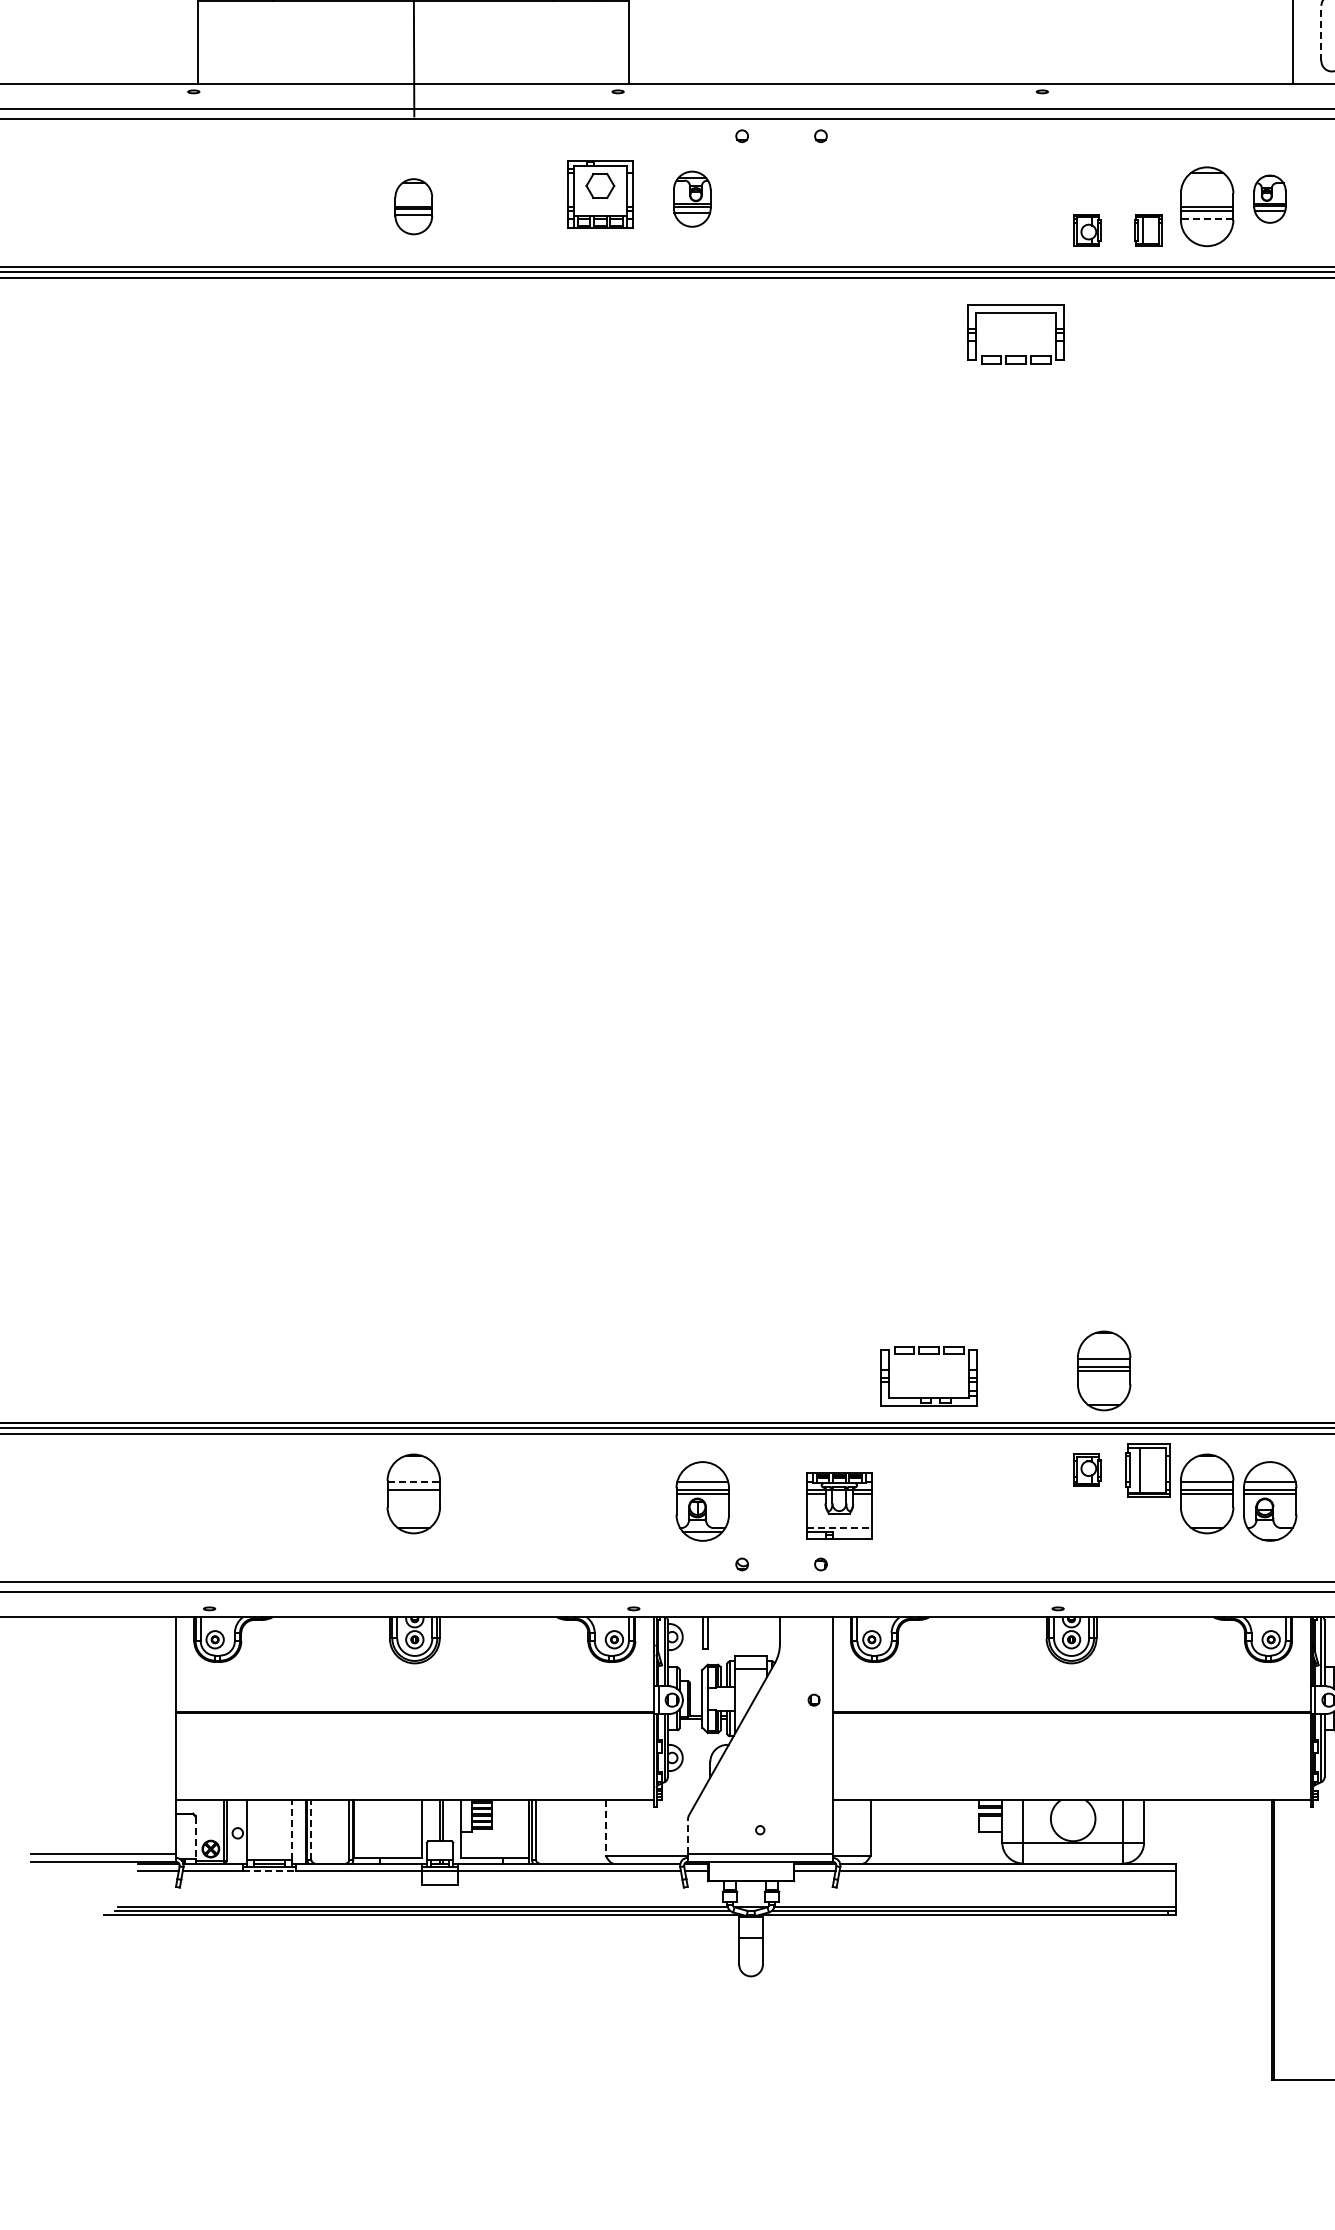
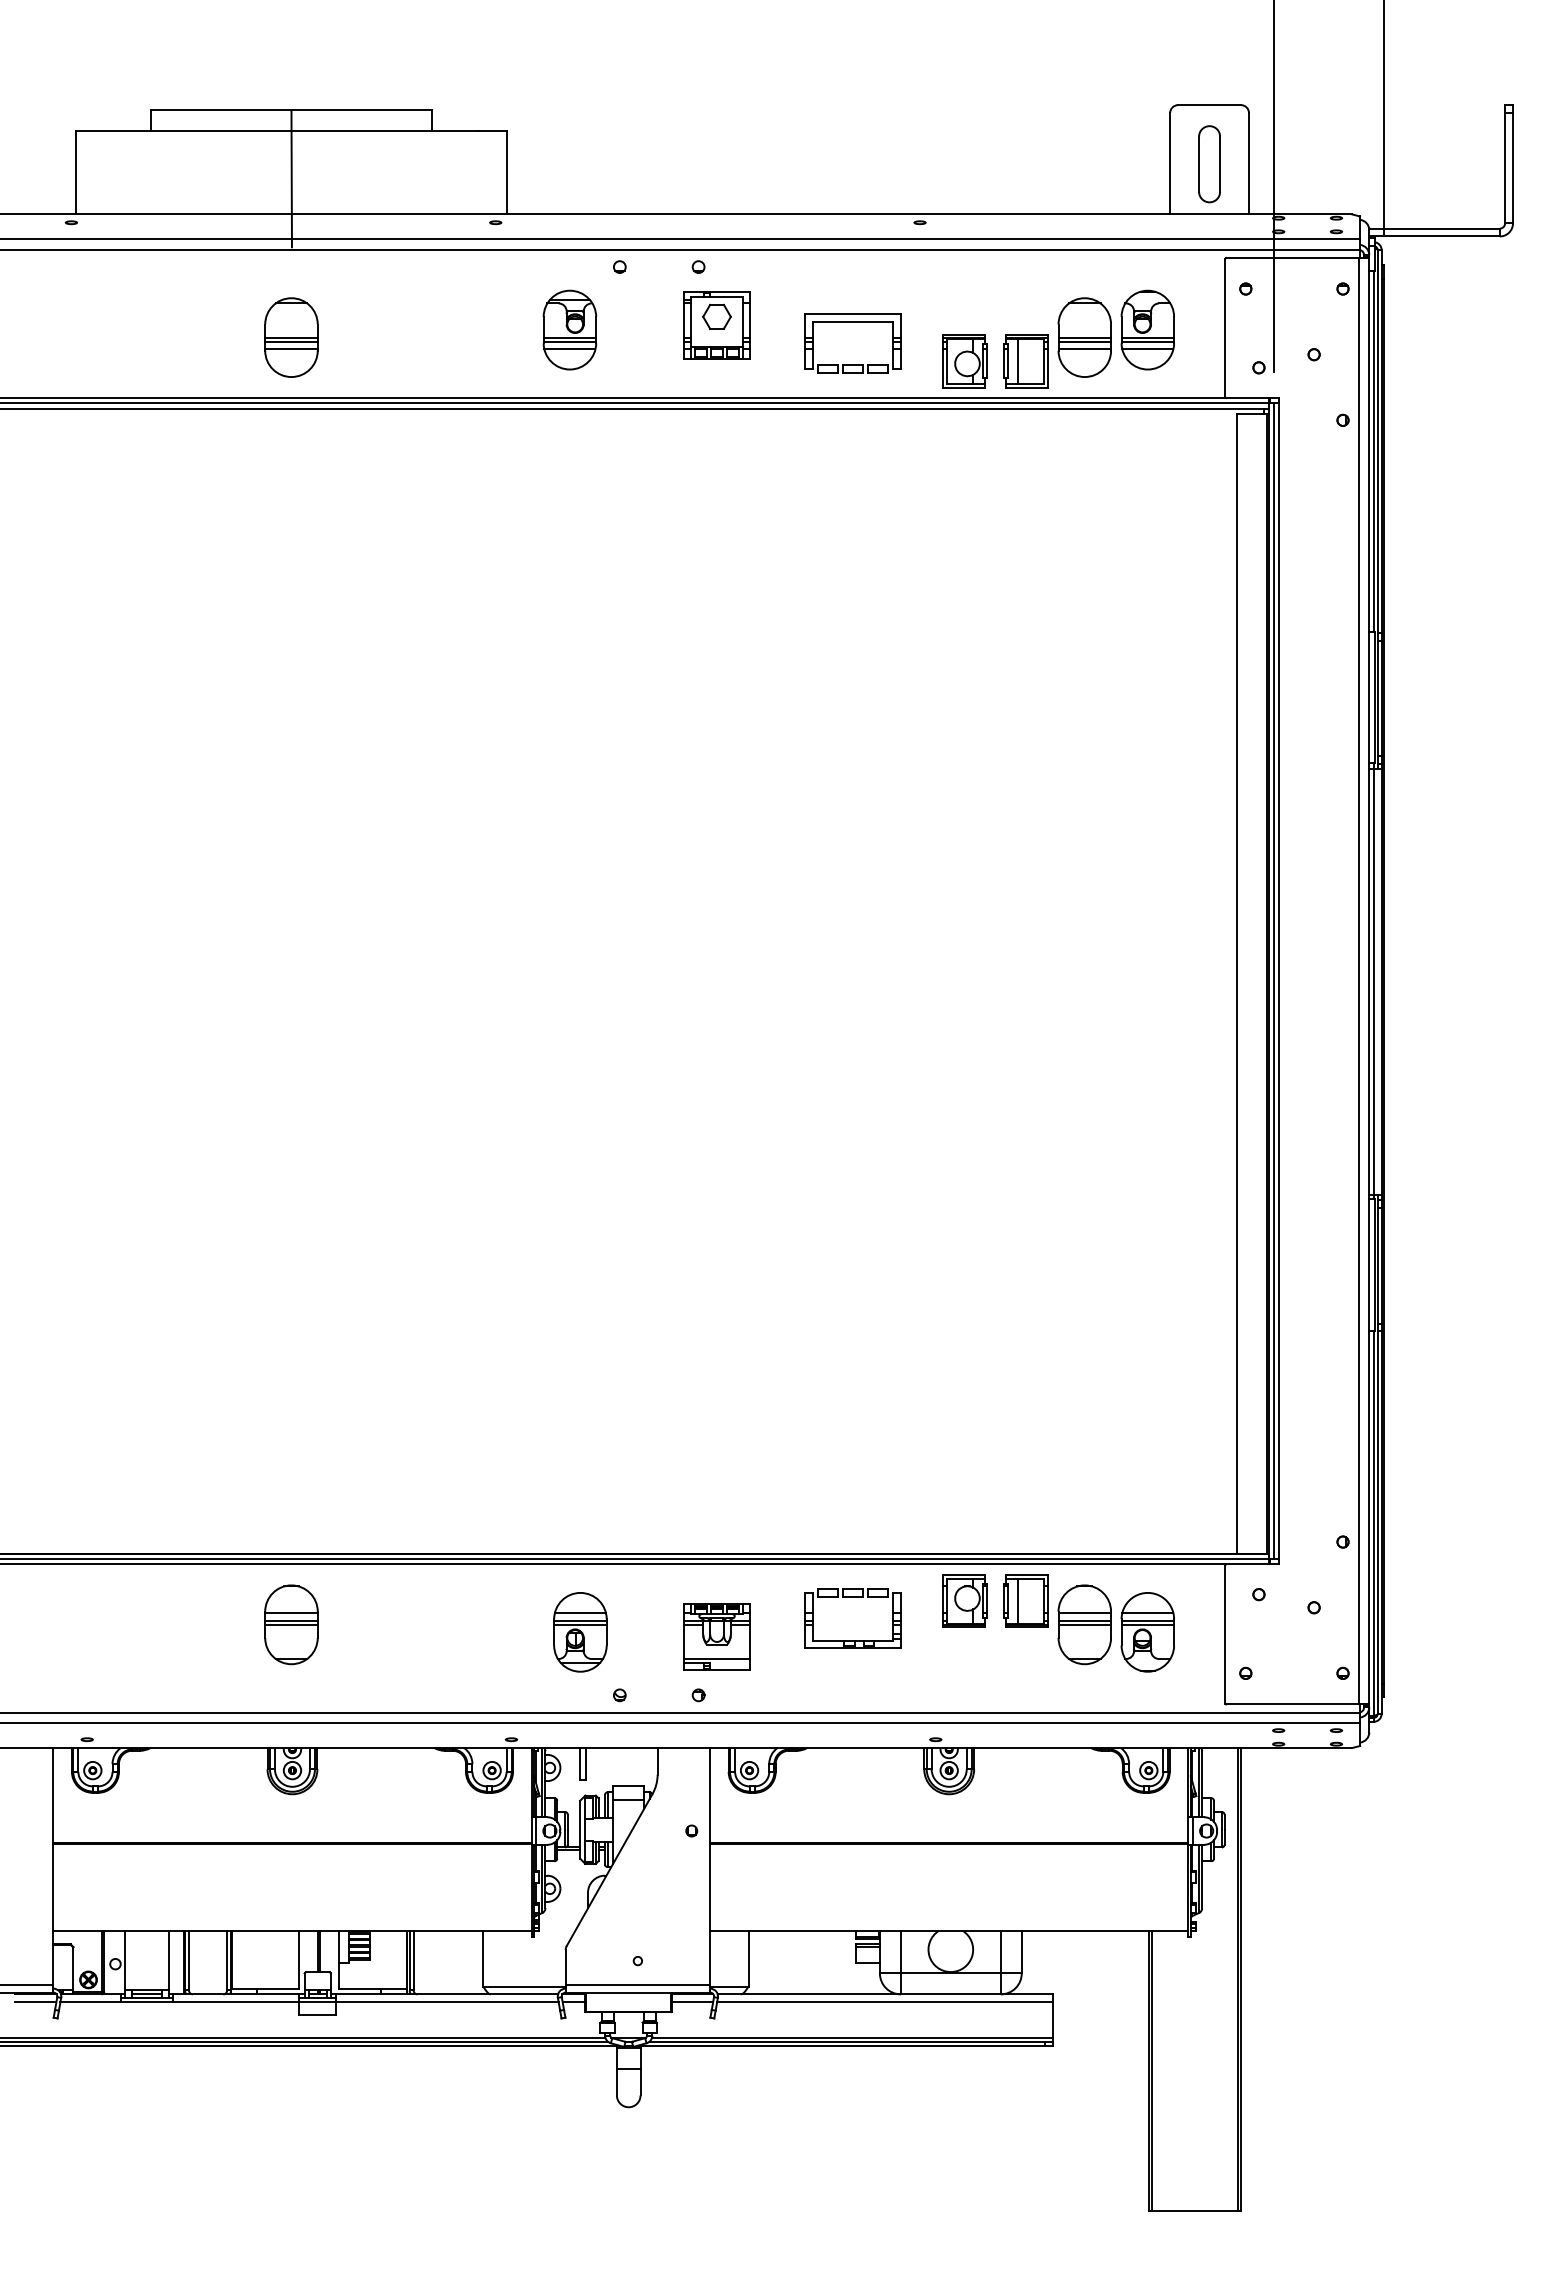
line: (1321, 33) -> (1199, 164), dashed -> solid
part: (599, 194) -> (716, 325), moved
part: (691, 198) -> (569, 329), size x1.43
part: (1269, 198) -> (1147, 329), size x1.67
part: (413, 206) -> (291, 337), size x1.43
line: (1206, 218) -> (1084, 349), dashed -> solid
part: (1086, 230) -> (964, 361), size x1.67
part: (1147, 230) -> (1025, 361), size x1.67
part: (1015, 313) -> (852, 322), moved
part: (928, 1354) -> (852, 1597), moved
part: (1103, 1370) -> (981, 1501), removed
part: (1086, 1469) -> (964, 1600), size x1.67
line: (413, 1482) -> (291, 1613), dashed -> solid
line: (413, 1493) -> (291, 1624), added
line: (839, 1527) -> (717, 1658), dashed -> solid
line: (605, 1827) -> (483, 1958), dashed -> solid
line: (291, 1829) -> (169, 1960), dashed -> solid
line: (311, 1829) -> (189, 1960), dashed -> solid
line: (687, 1835) -> (565, 1966), dashed -> solid
line: (195, 1838) -> (73, 1969), dashed -> solid
line: (269, 1871) -> (147, 2002), dashed -> solid

